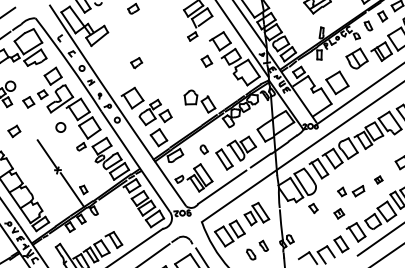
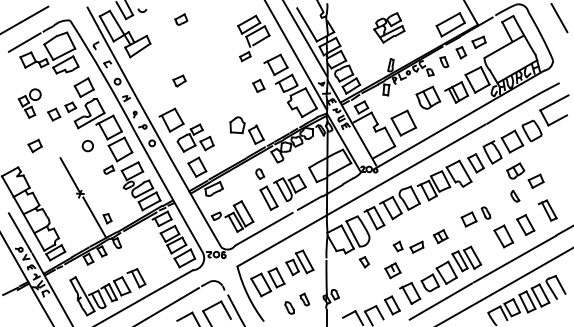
part: (204, 149) -> (260, 173), moved
part: (378, 179) -> (440, 236), size x1.67
part: (338, 213) -> (392, 270), size x1.43

